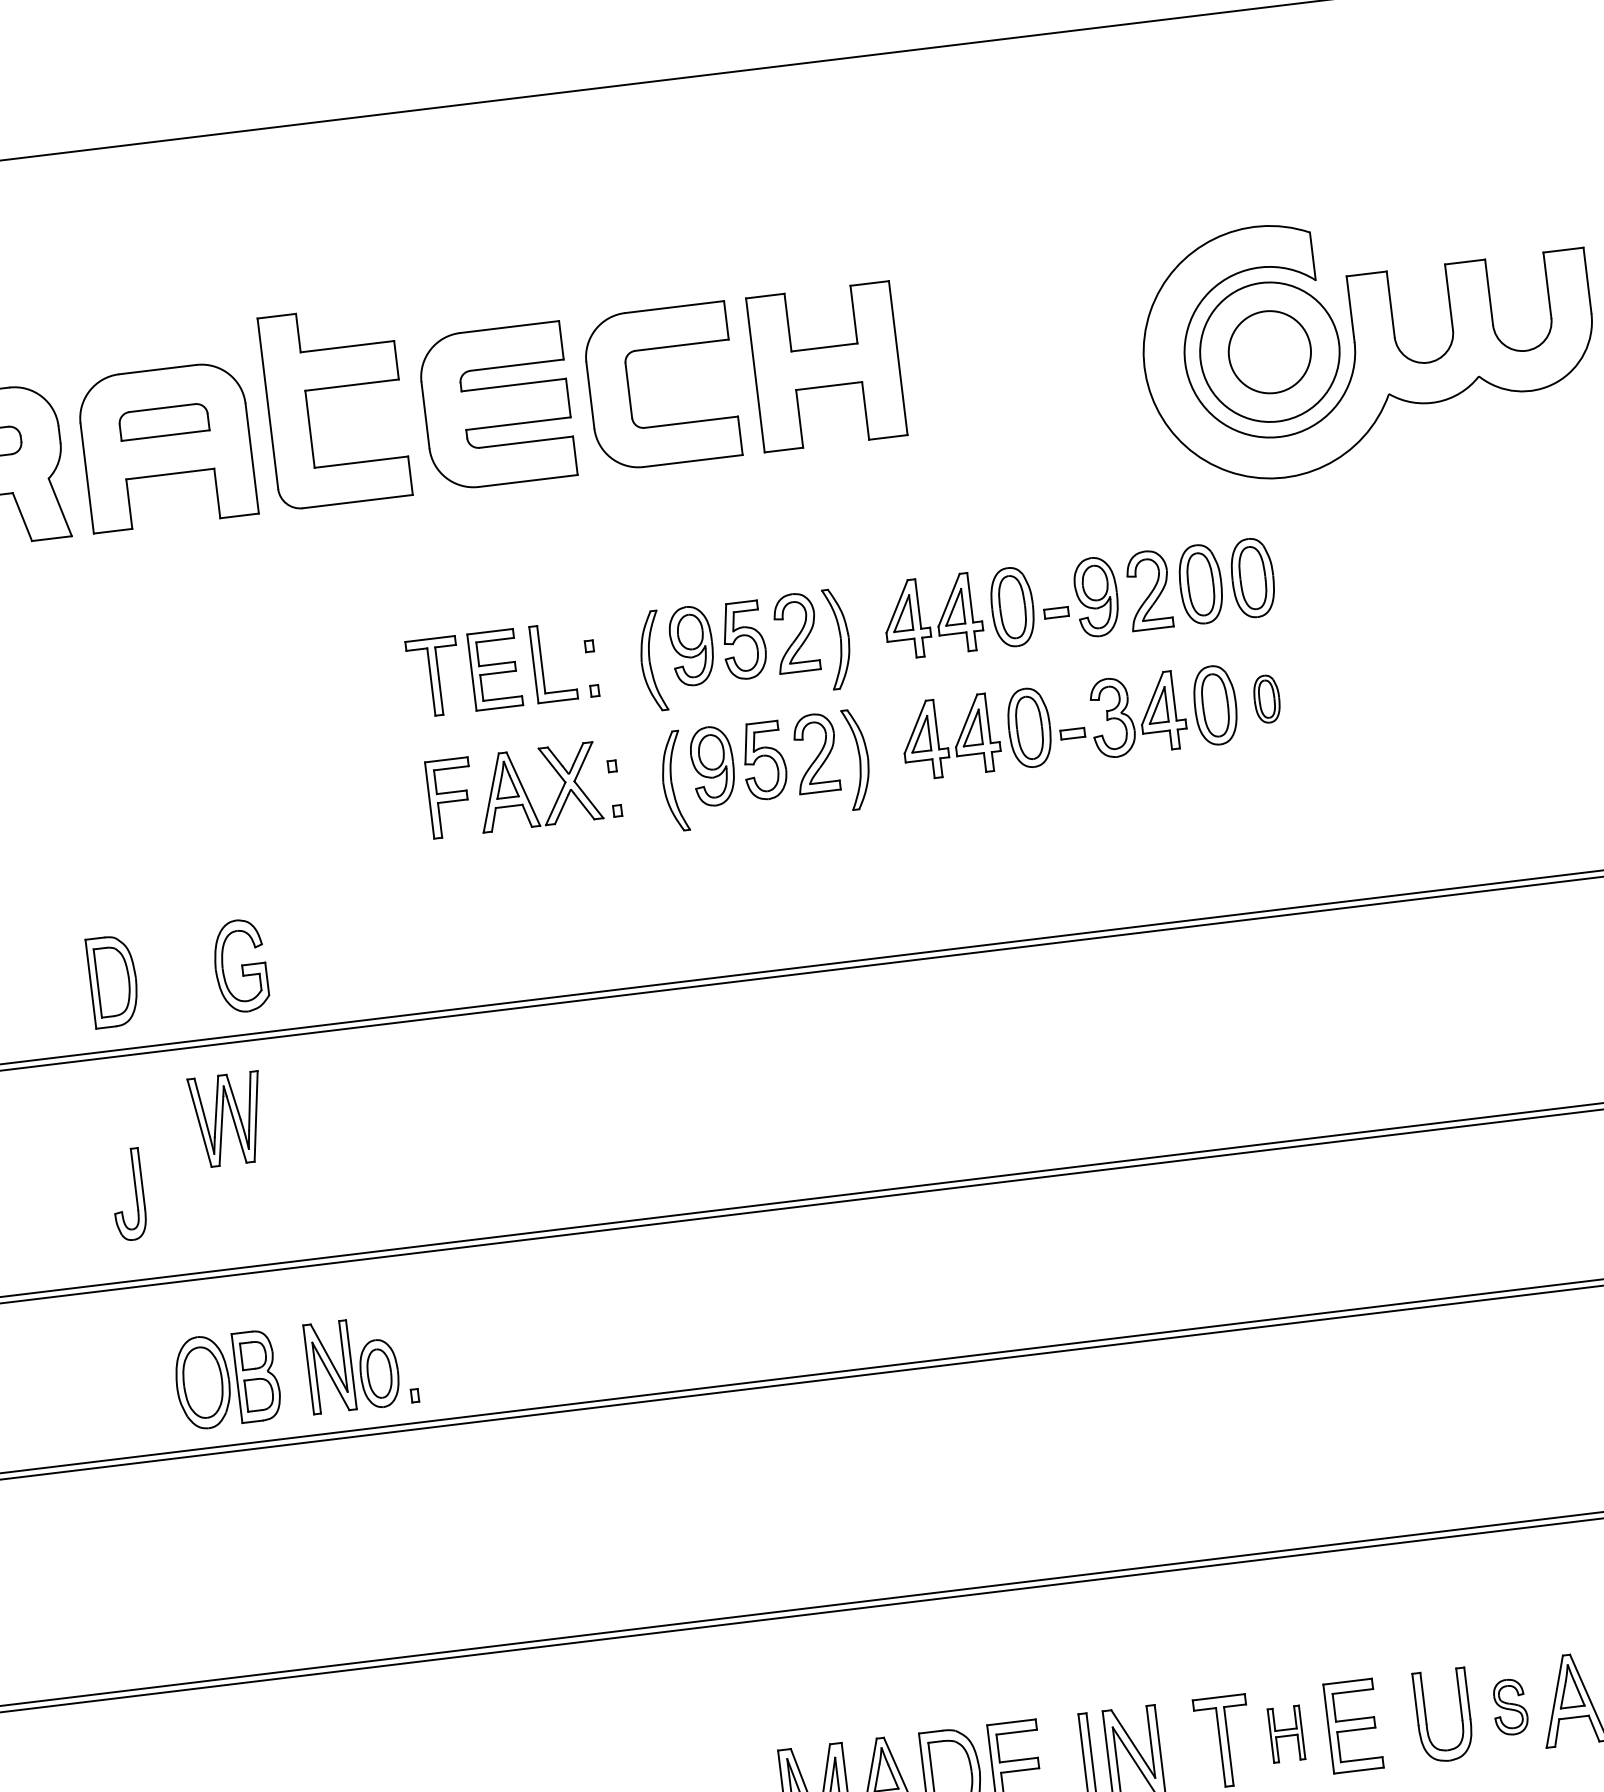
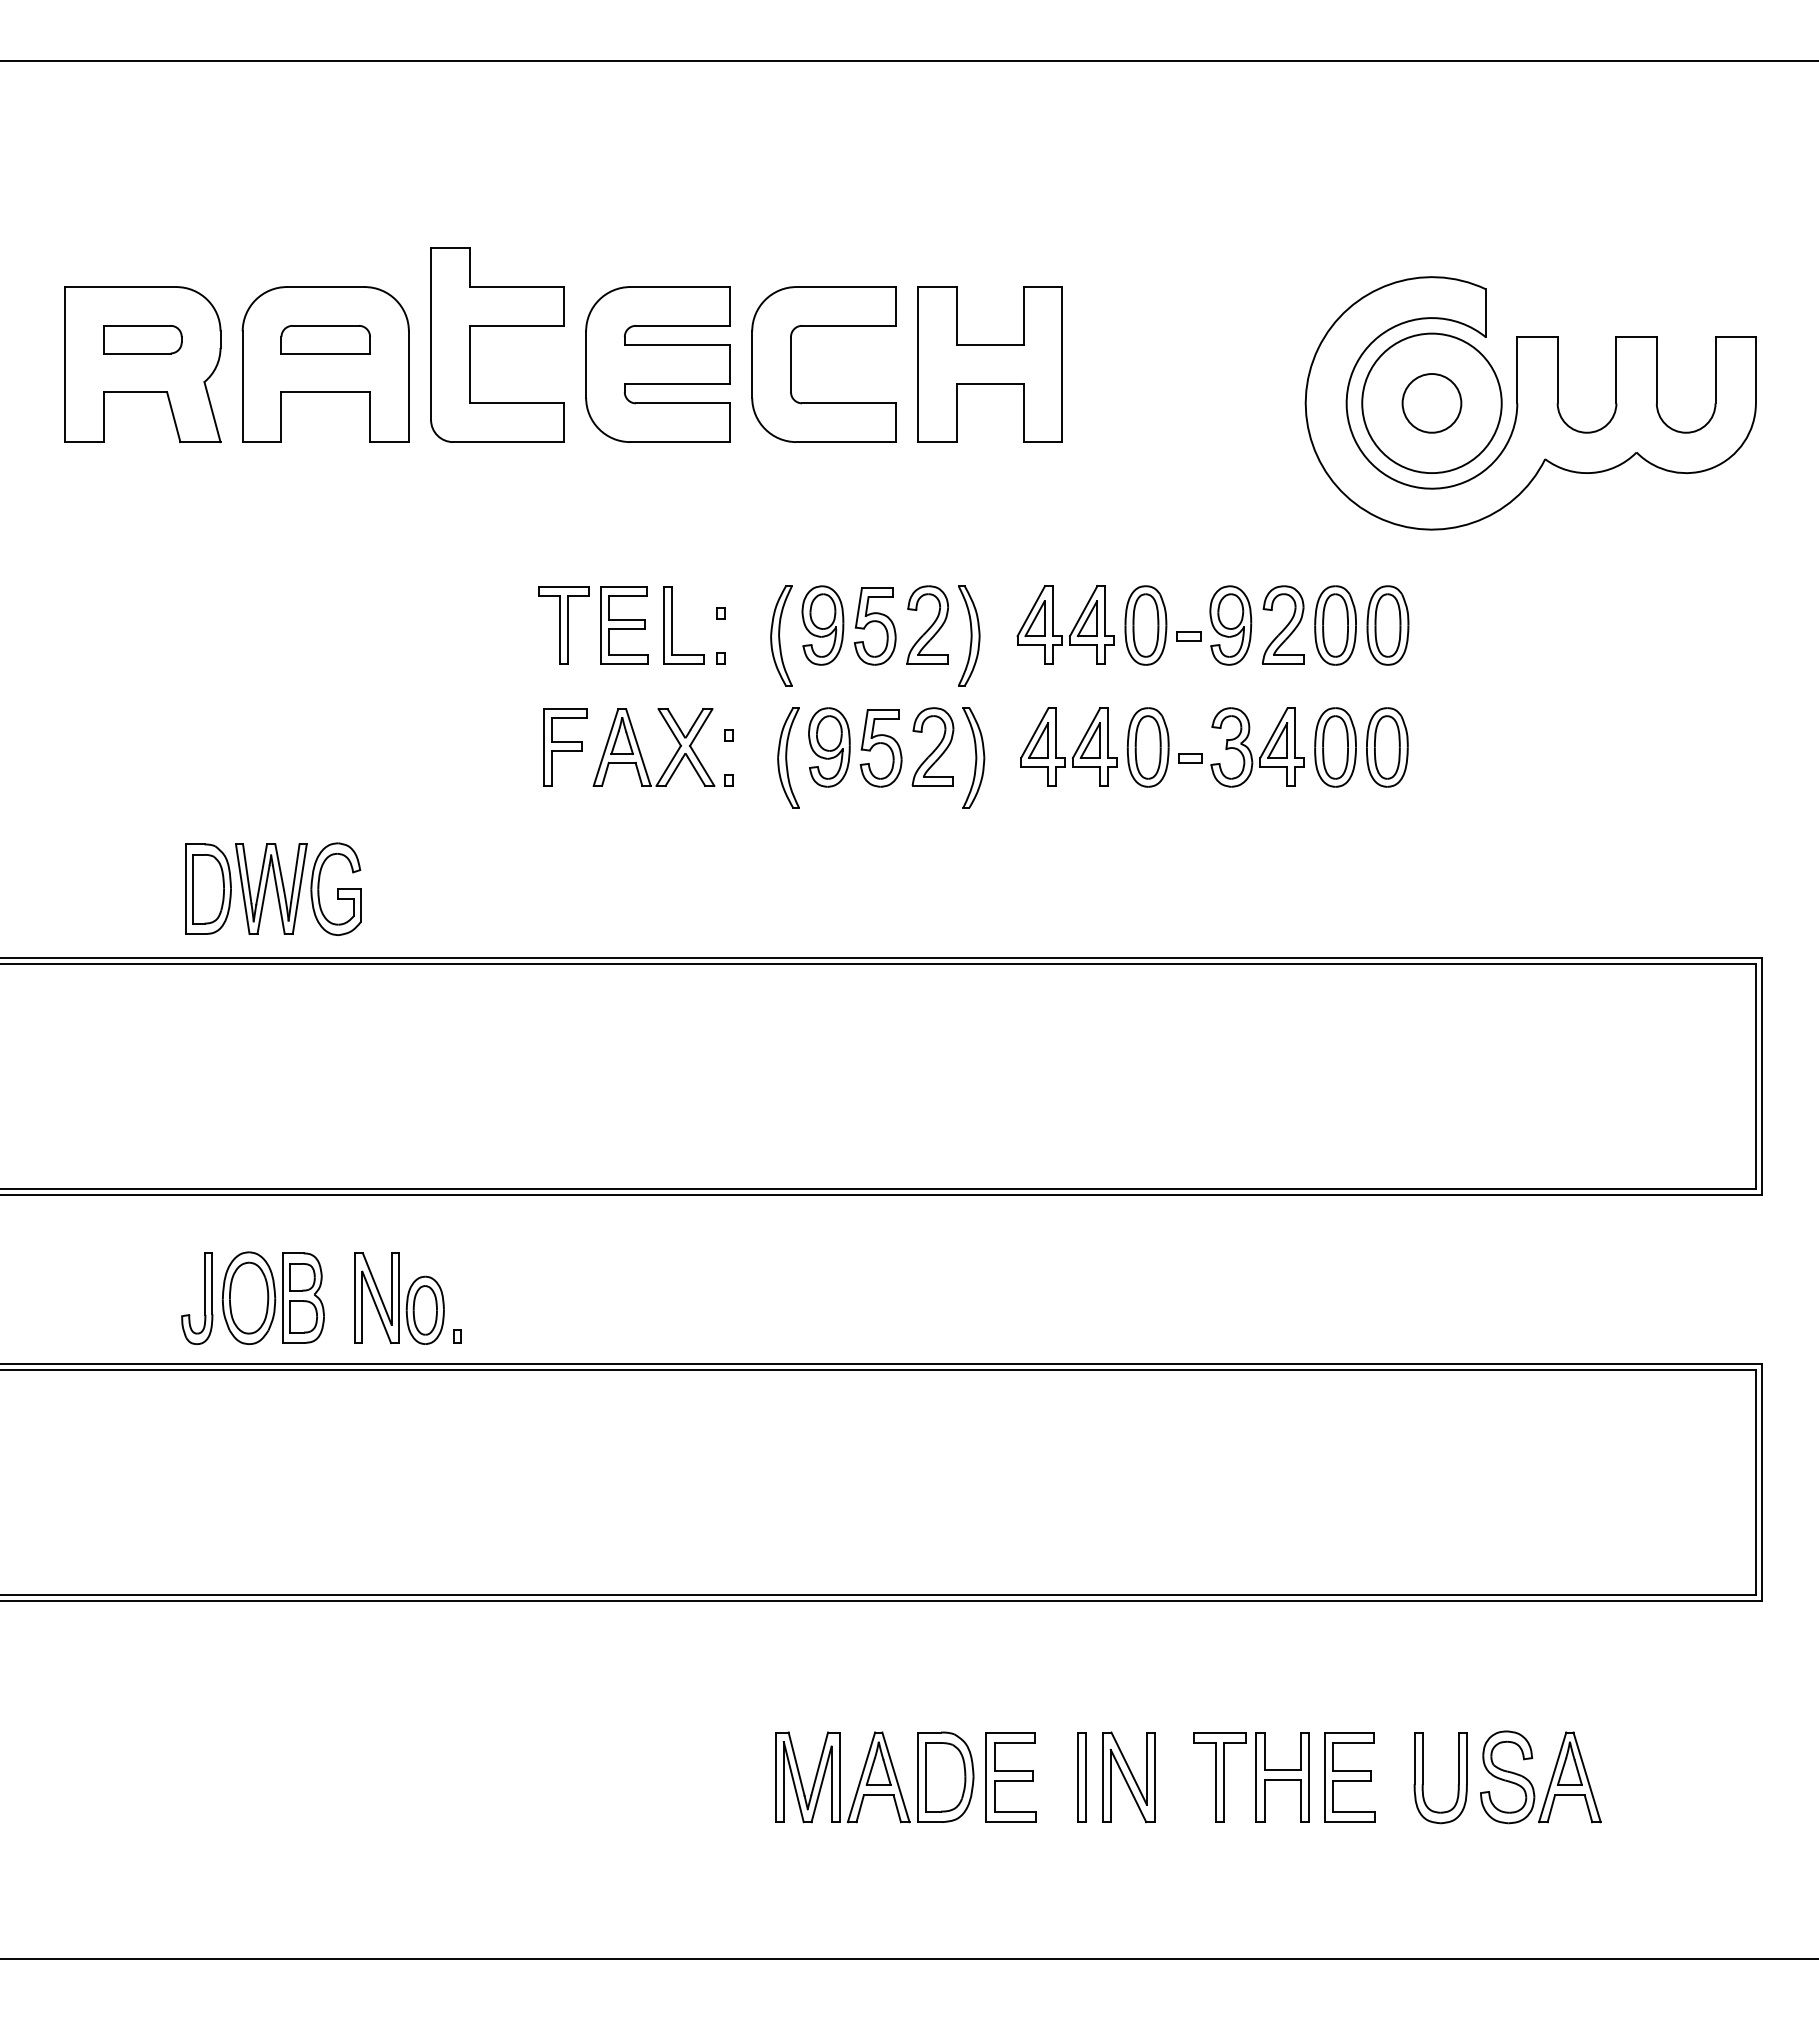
circle: (1269, 352) -> (1431, 403), size x0.71
part: (1267, 699) -> (1387, 747), size x1.67
part: (227, 1119) -> (271, 888), moved
part: (135, 1193) -> (204, 1298), moved
part: (1509, 1707) -> (1507, 1777), size x1.67
part: (1286, 1734) -> (1282, 1777), size x1.67

